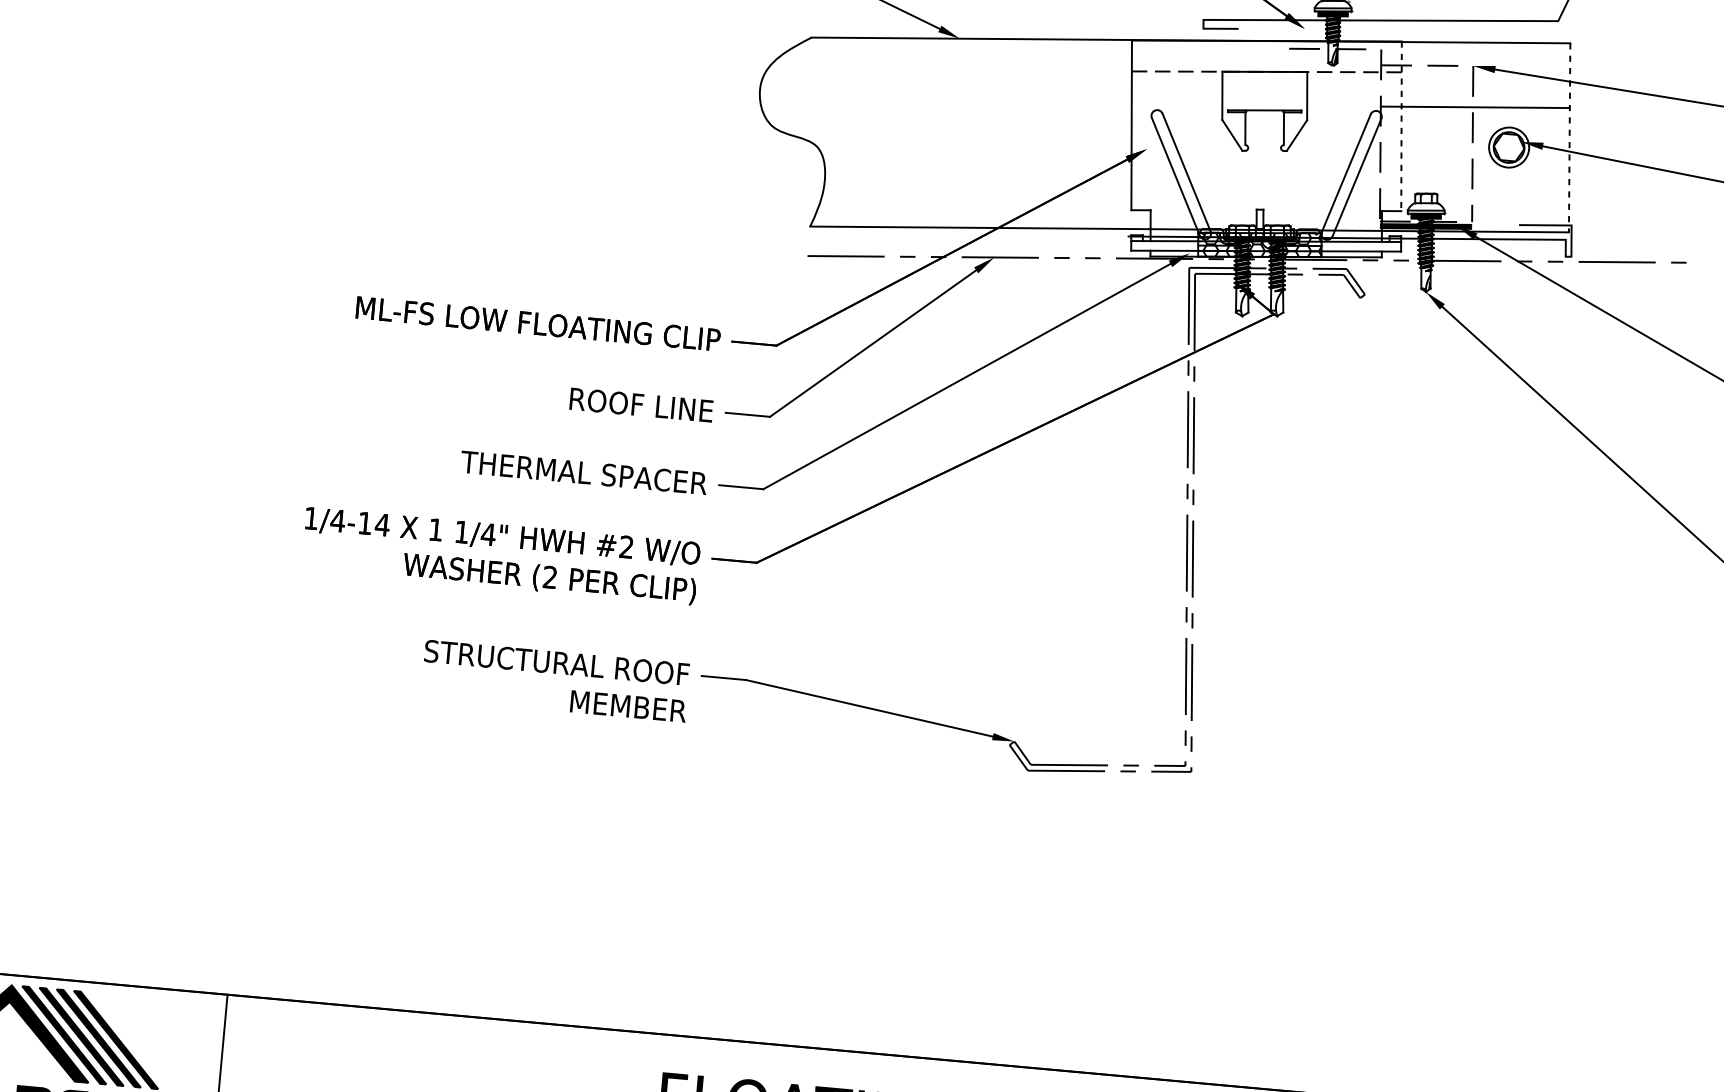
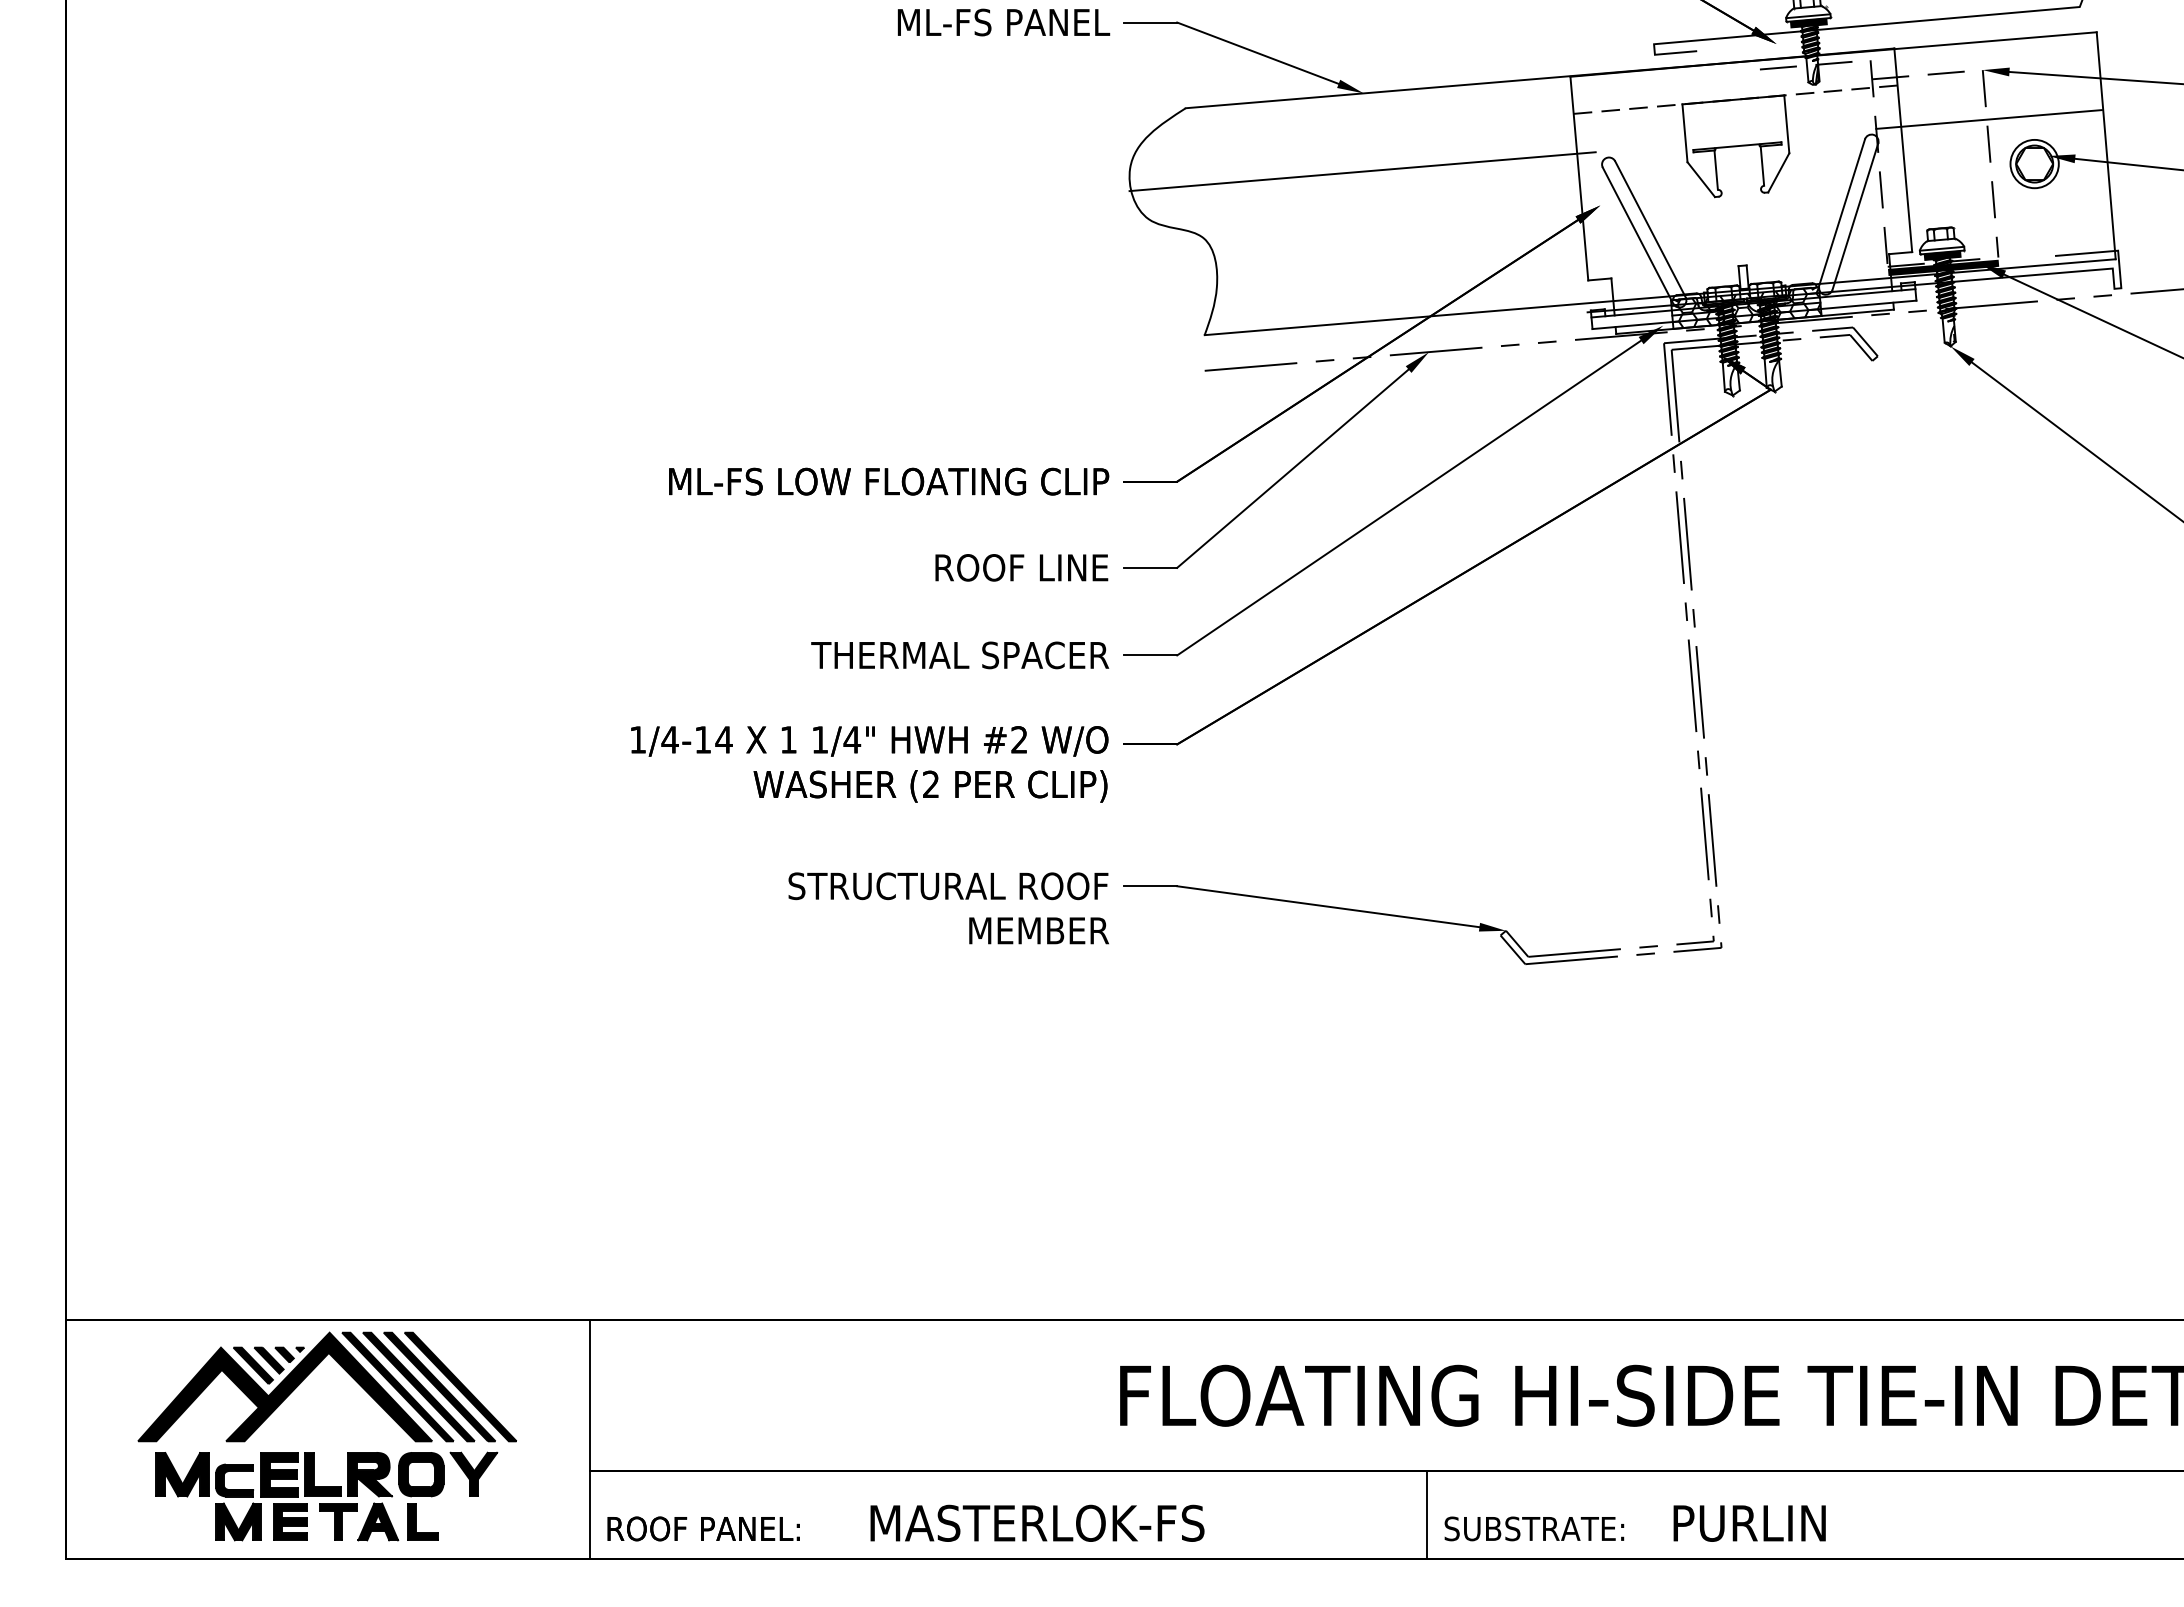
line: (952, 103) -> (1362, 171), added
line: (1401, 126) -> (1903, 150), dashed -> solid
line: (1569, 137) -> (2106, 145), dashed -> solid

